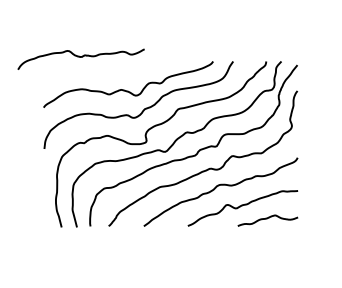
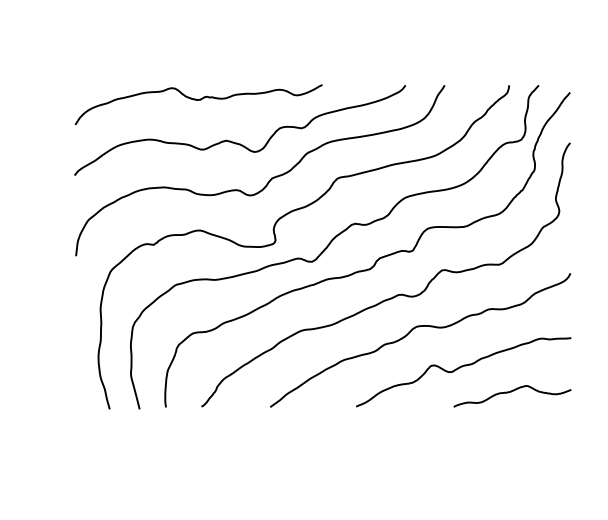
curve: (80, 57) -> (197, 100), moved

